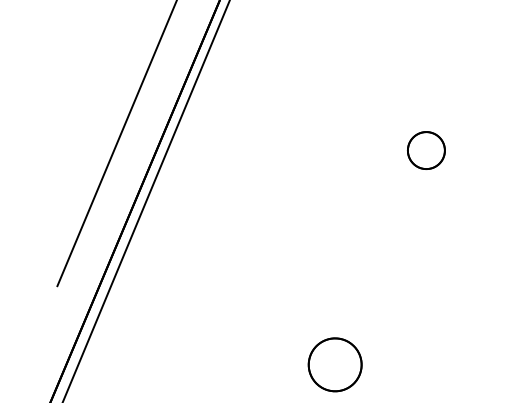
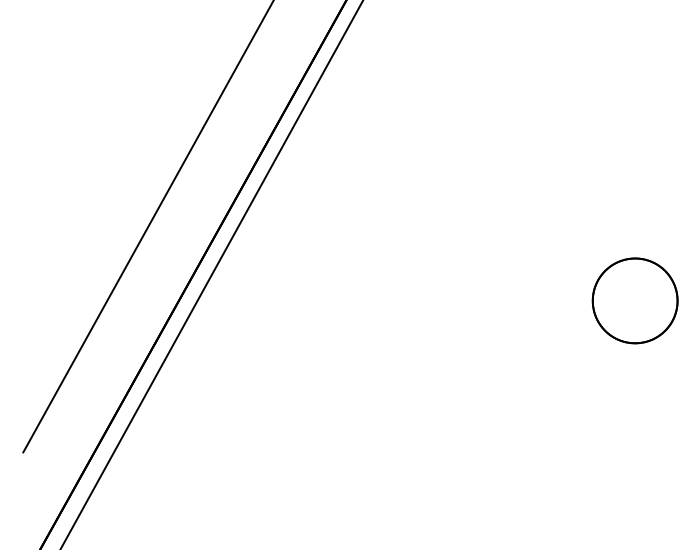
part: (426, 150) -> (635, 300), size x1.43

